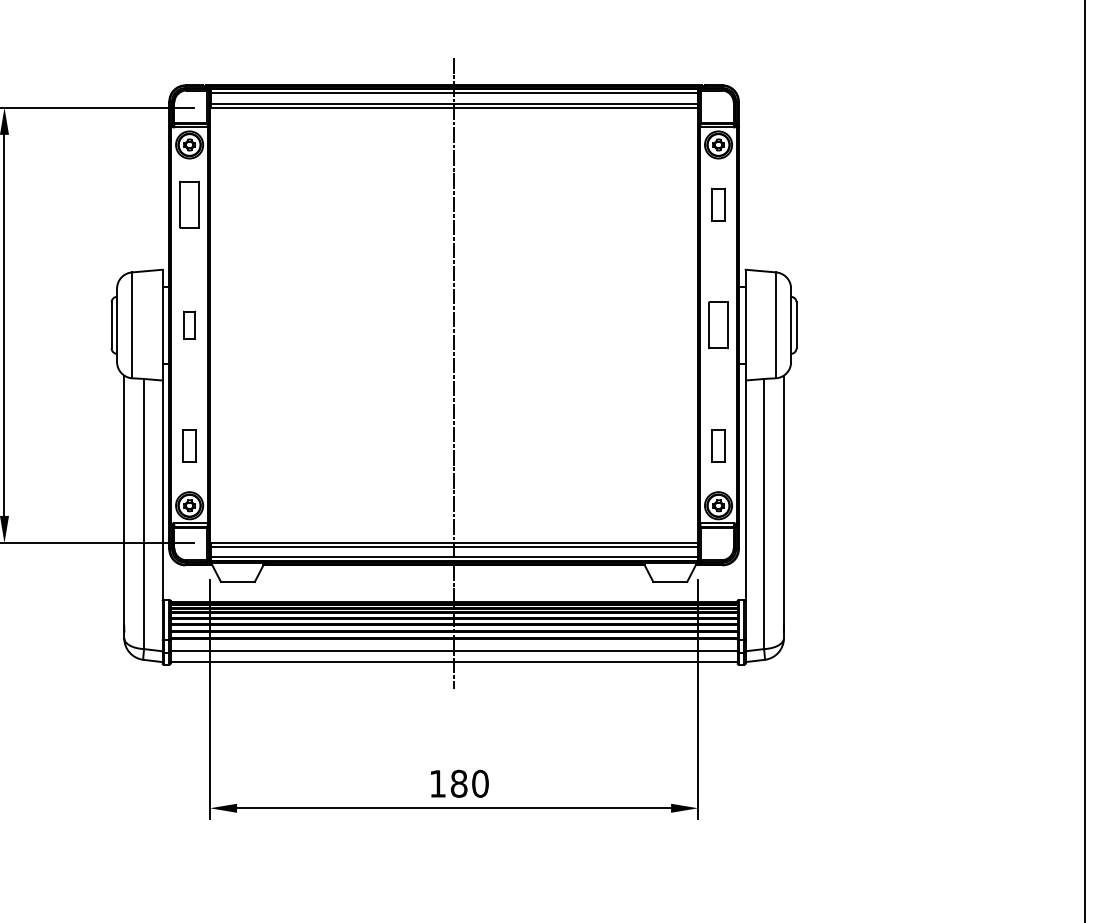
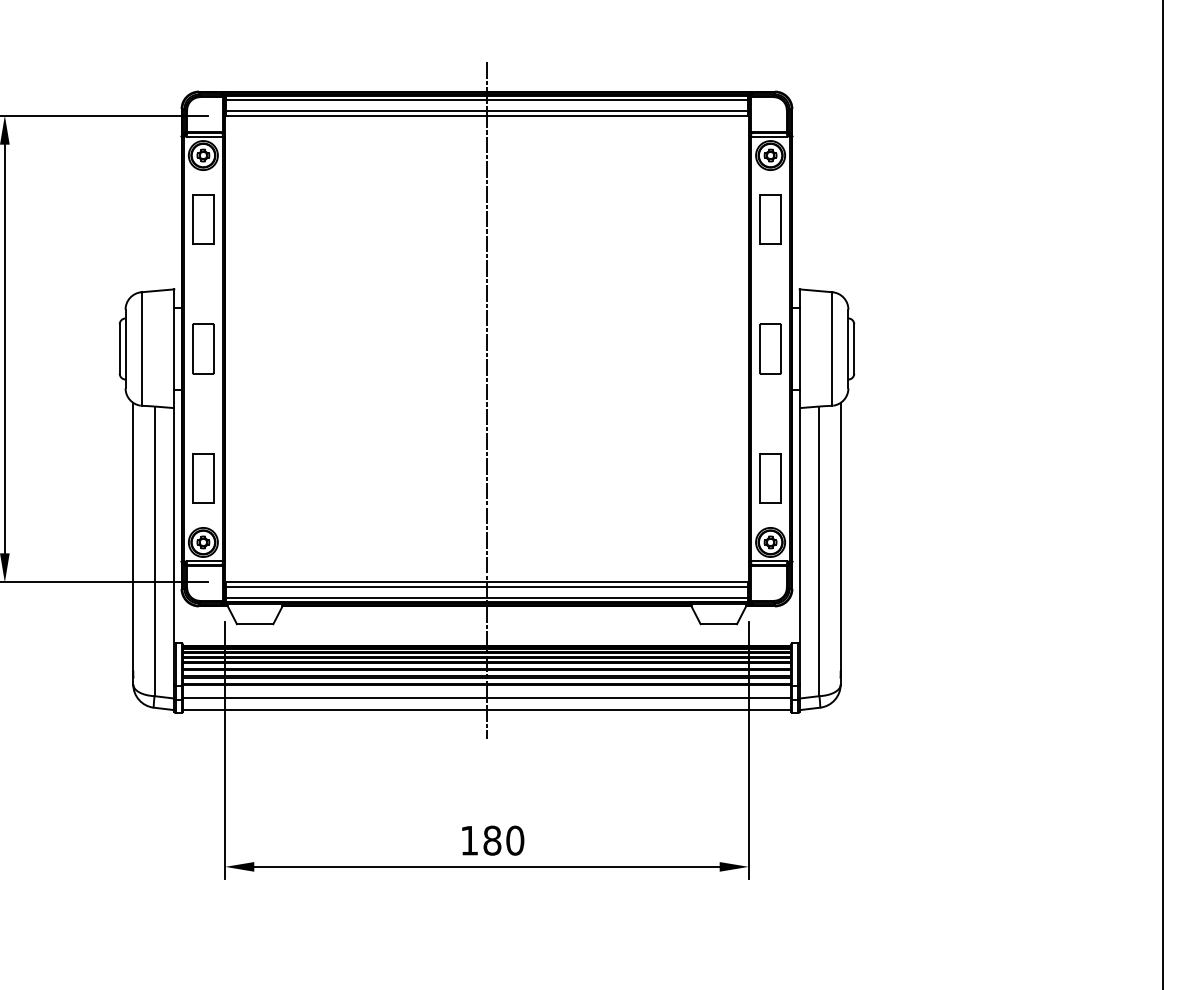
part: (718, 204) -> (770, 219), size x1.43
part: (189, 324) -> (203, 348), size x1.67
part: (189, 446) -> (203, 478), size x1.43
part: (718, 446) -> (770, 478), size x1.43

